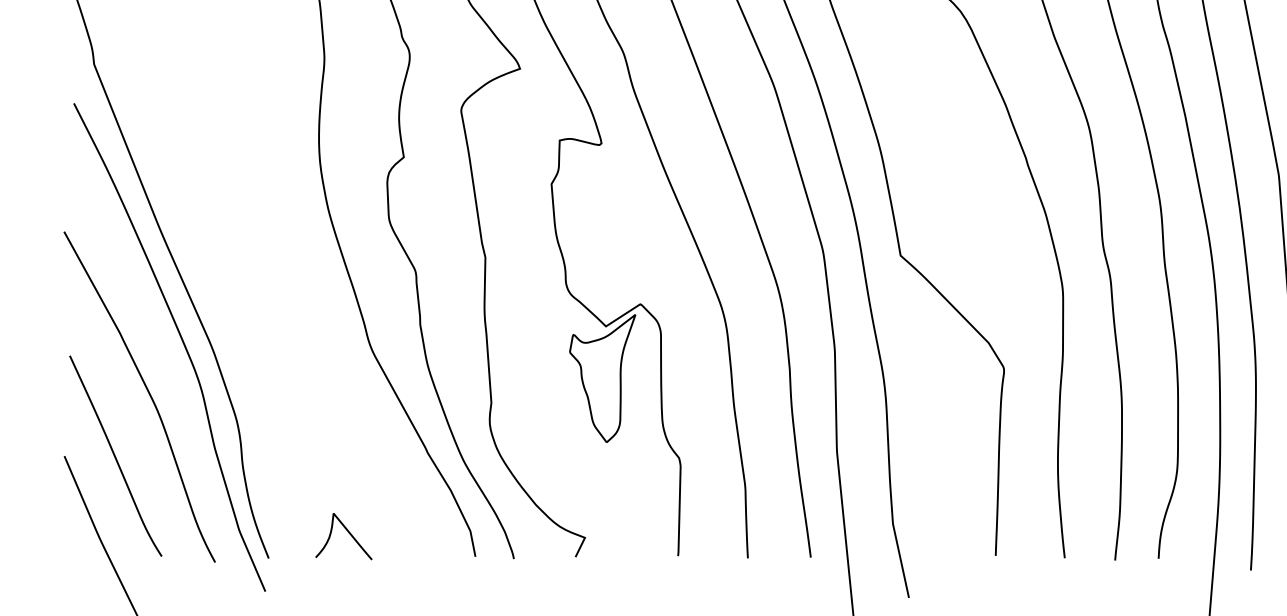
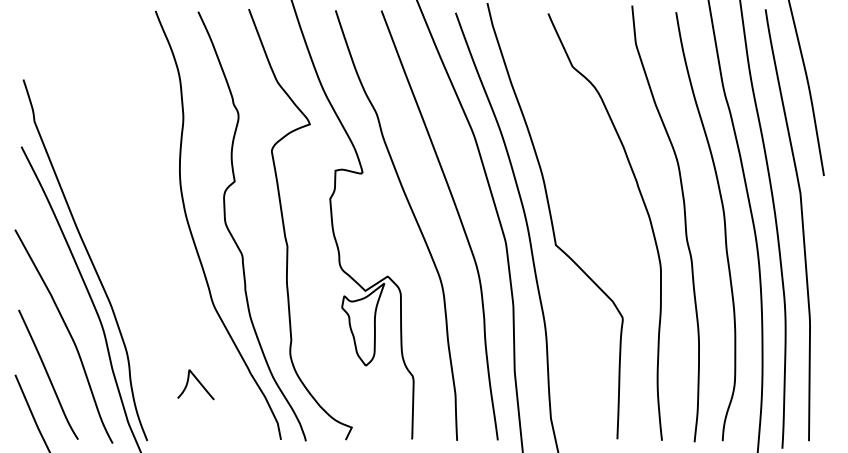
curve: (346, 531) -> (197, 381), moved

